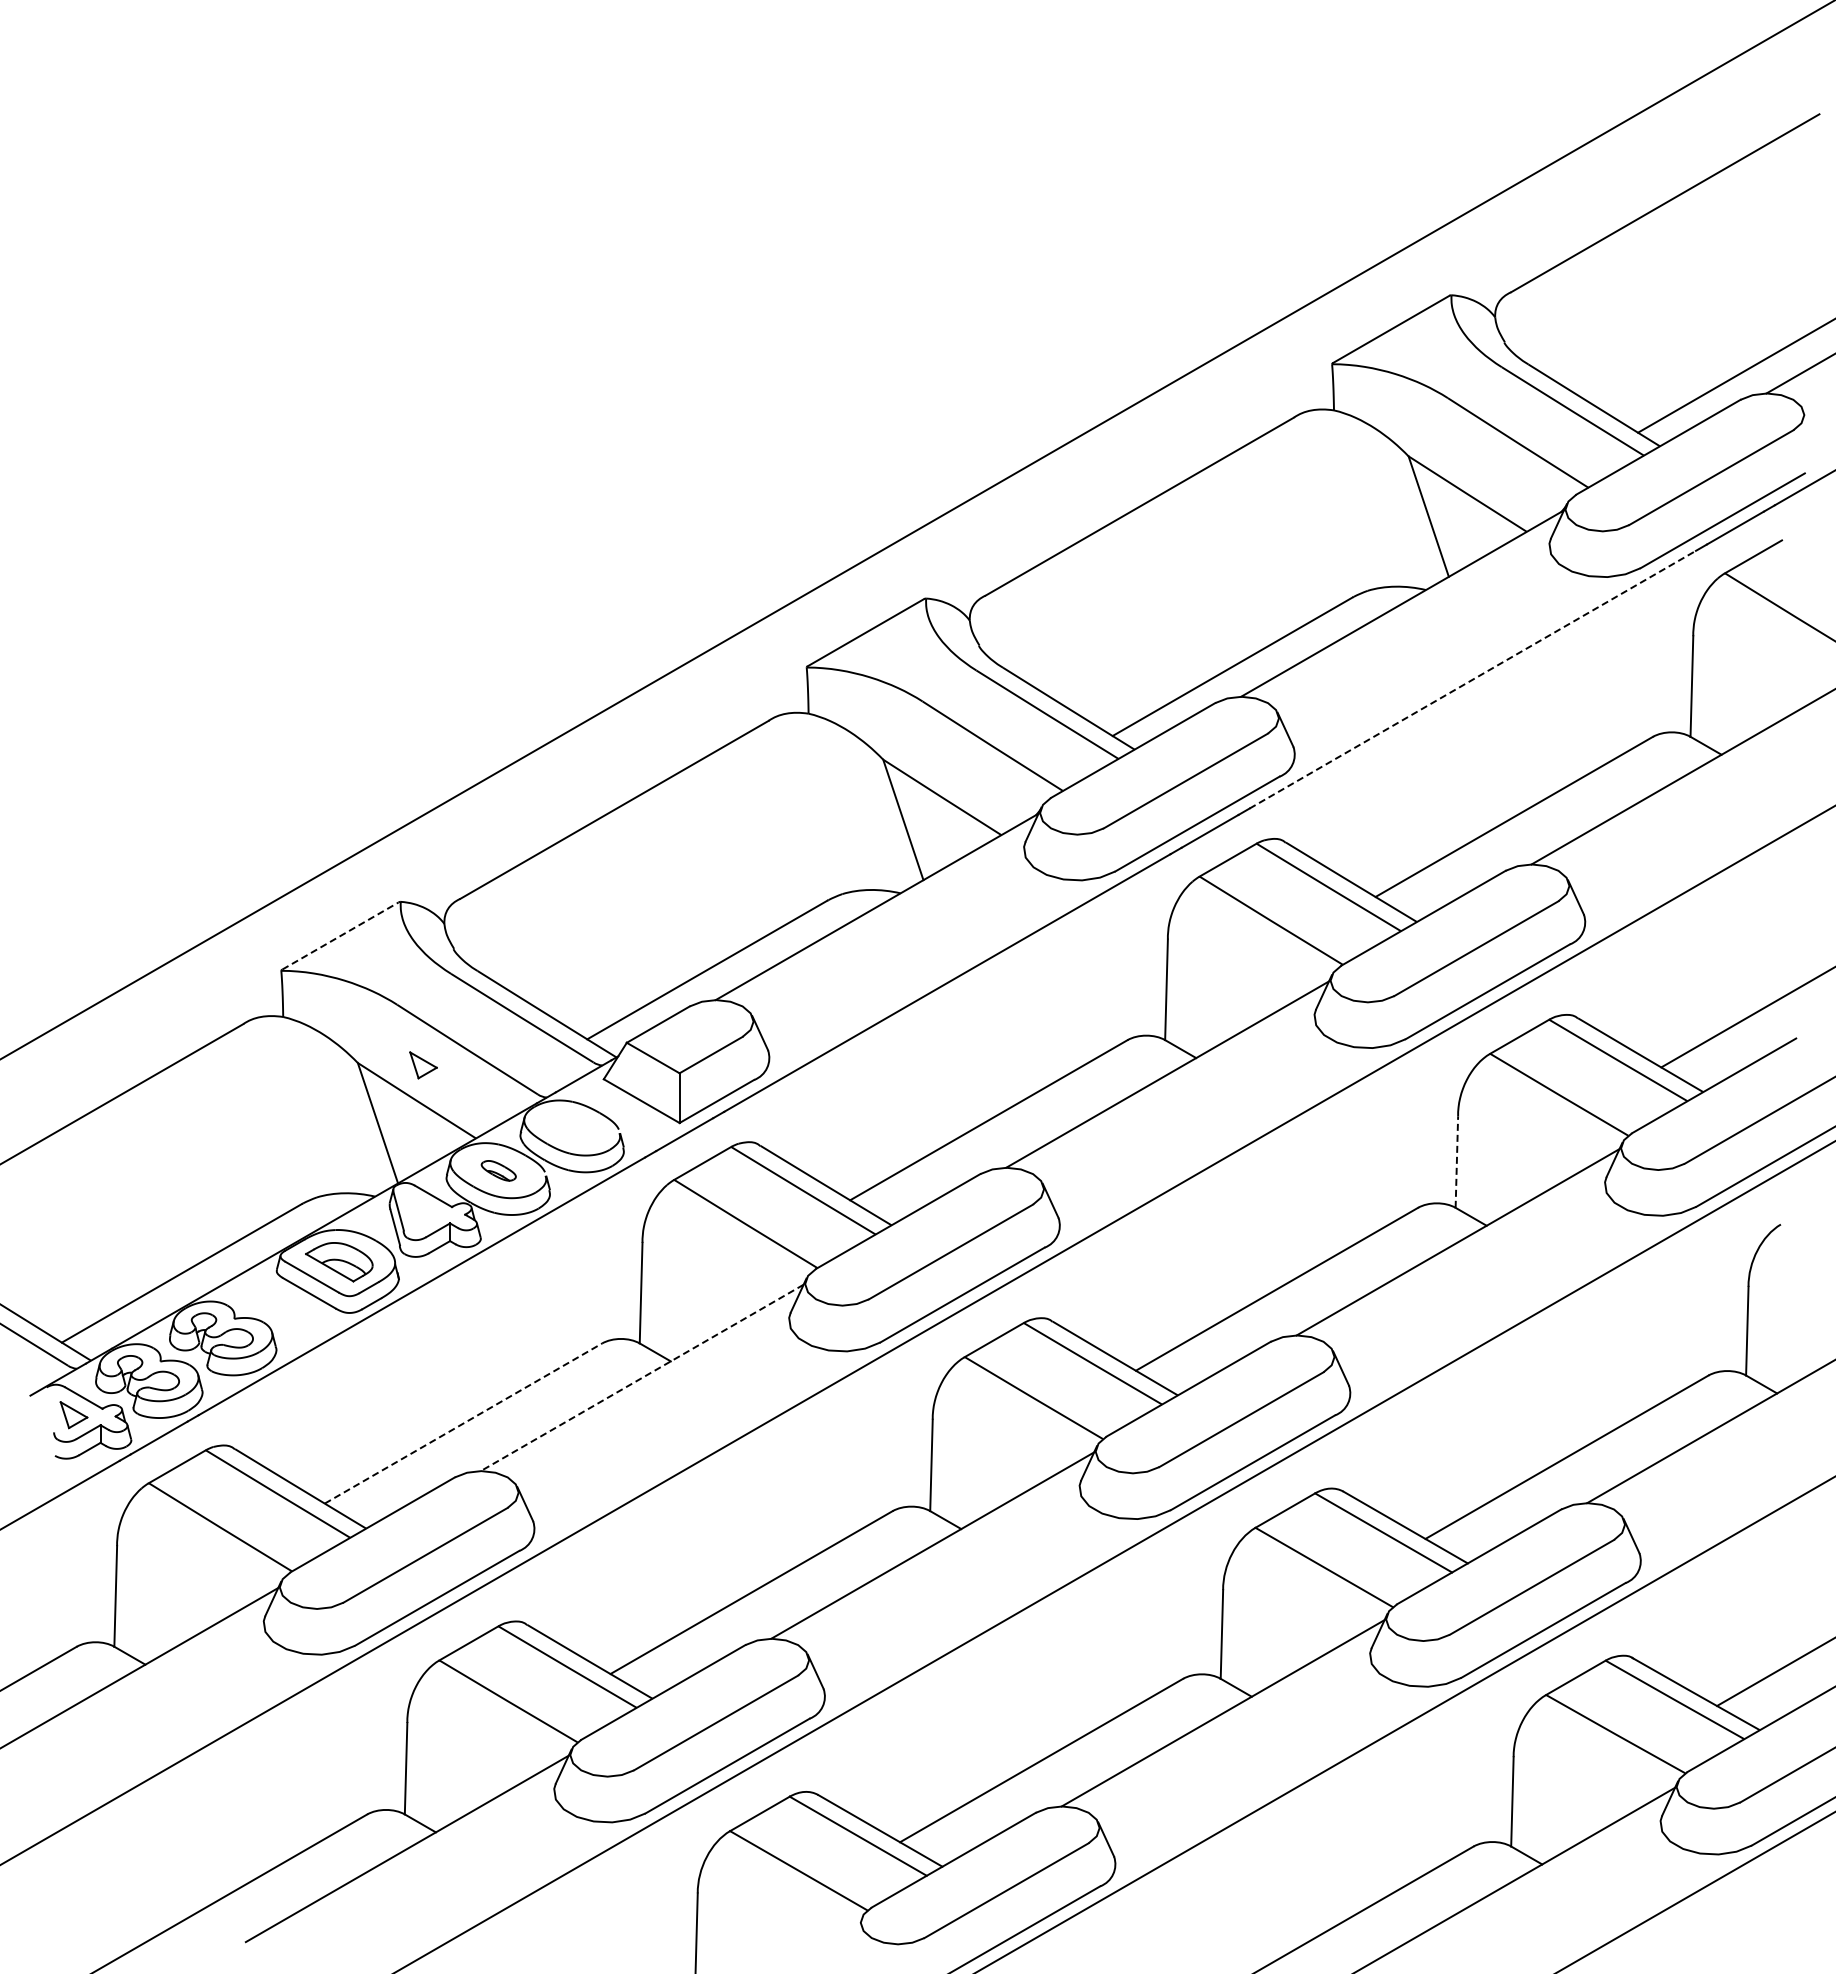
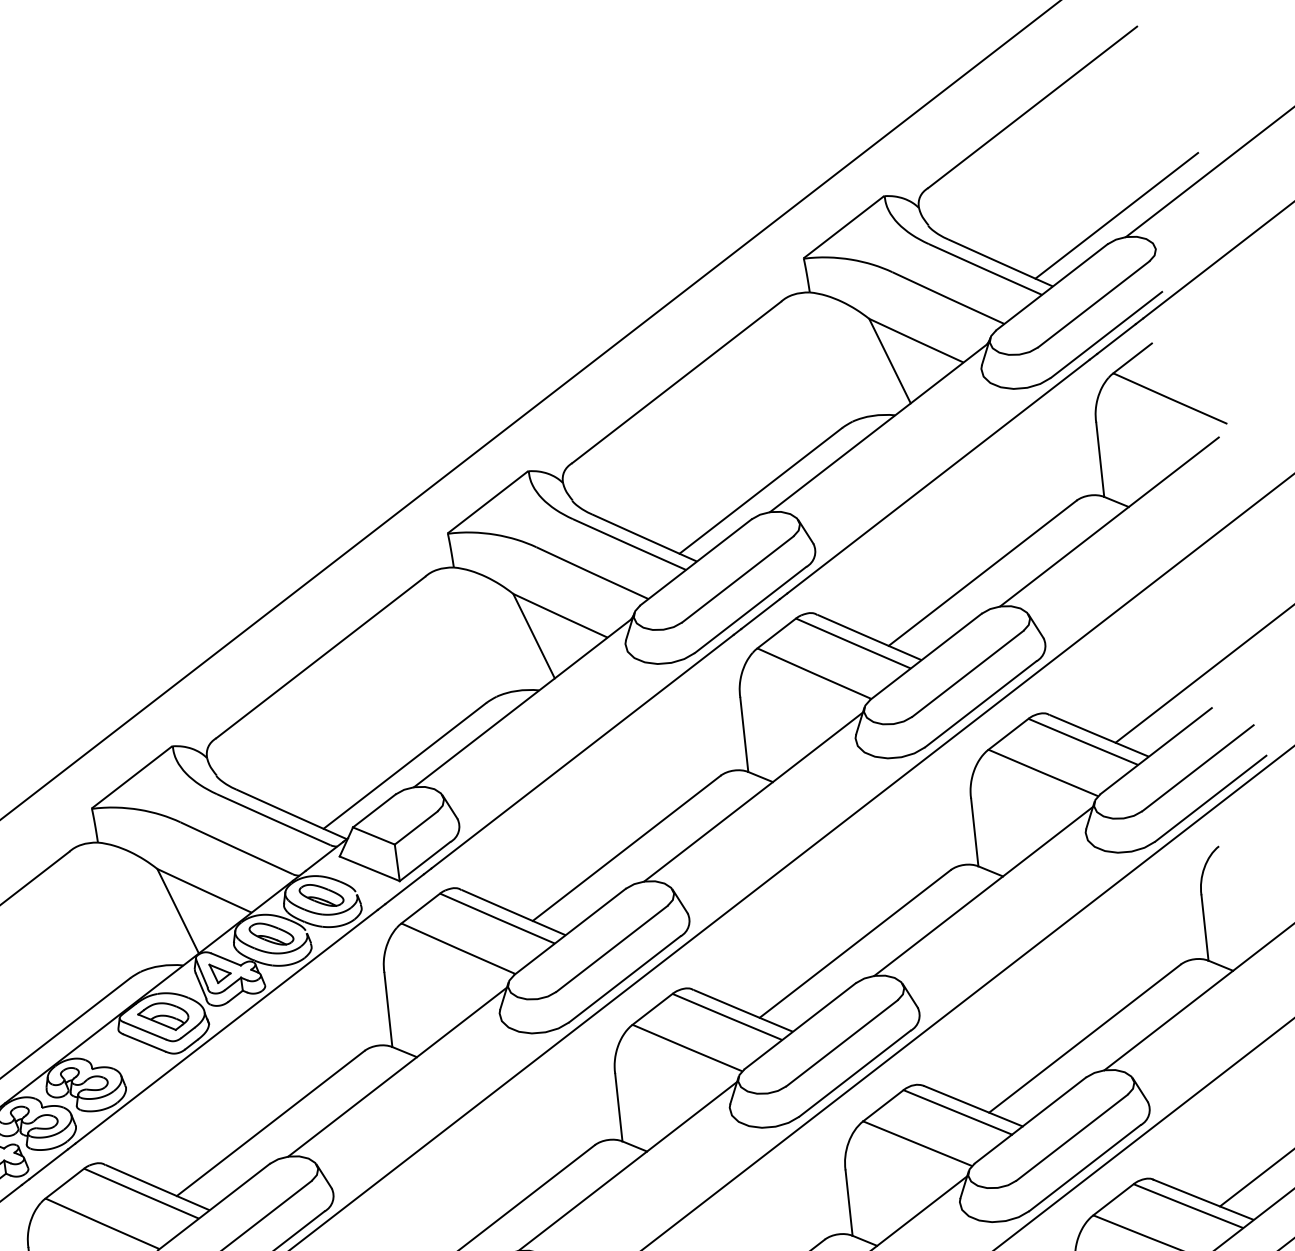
line: (1472, 679) -> (938, 476), dashed -> solid
line: (340, 935) -> (131, 777), dashed -> solid
part: (423, 1065) -> (220, 973), moved
part: (572, 1127) -> (321, 895), added
line: (1456, 1162) -> (974, 832), dashed -> solid
part: (498, 1170) -> (271, 934), size x1.67
line: (641, 1378) -> (397, 1072), dashed -> solid
line: (463, 1423) -> (270, 1123), dashed -> solid

